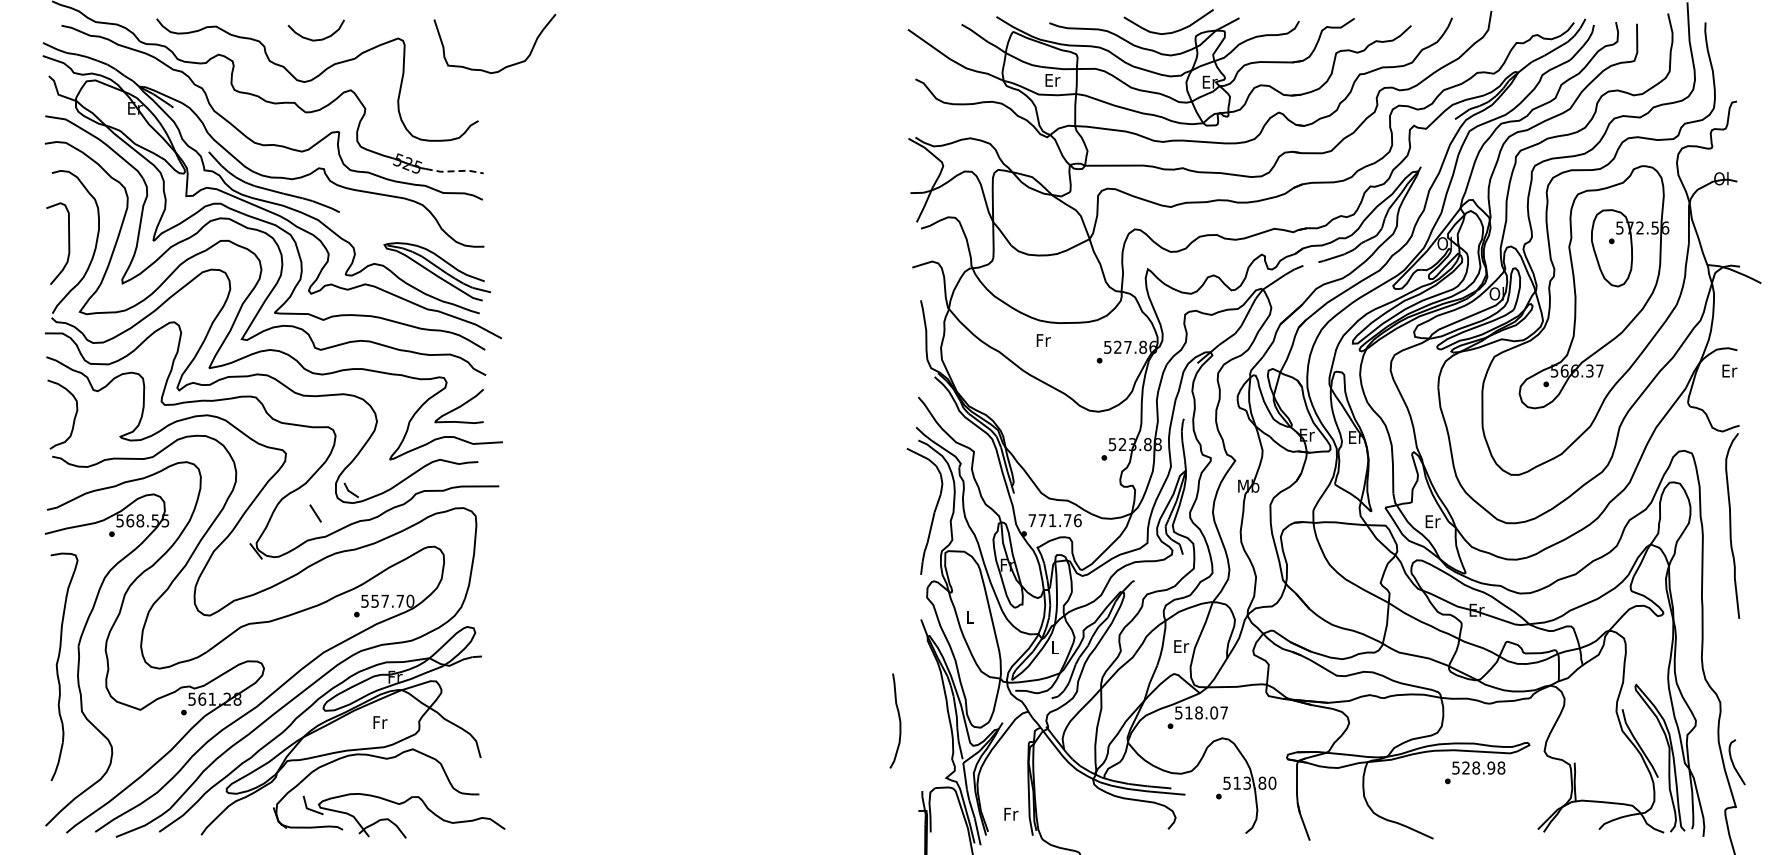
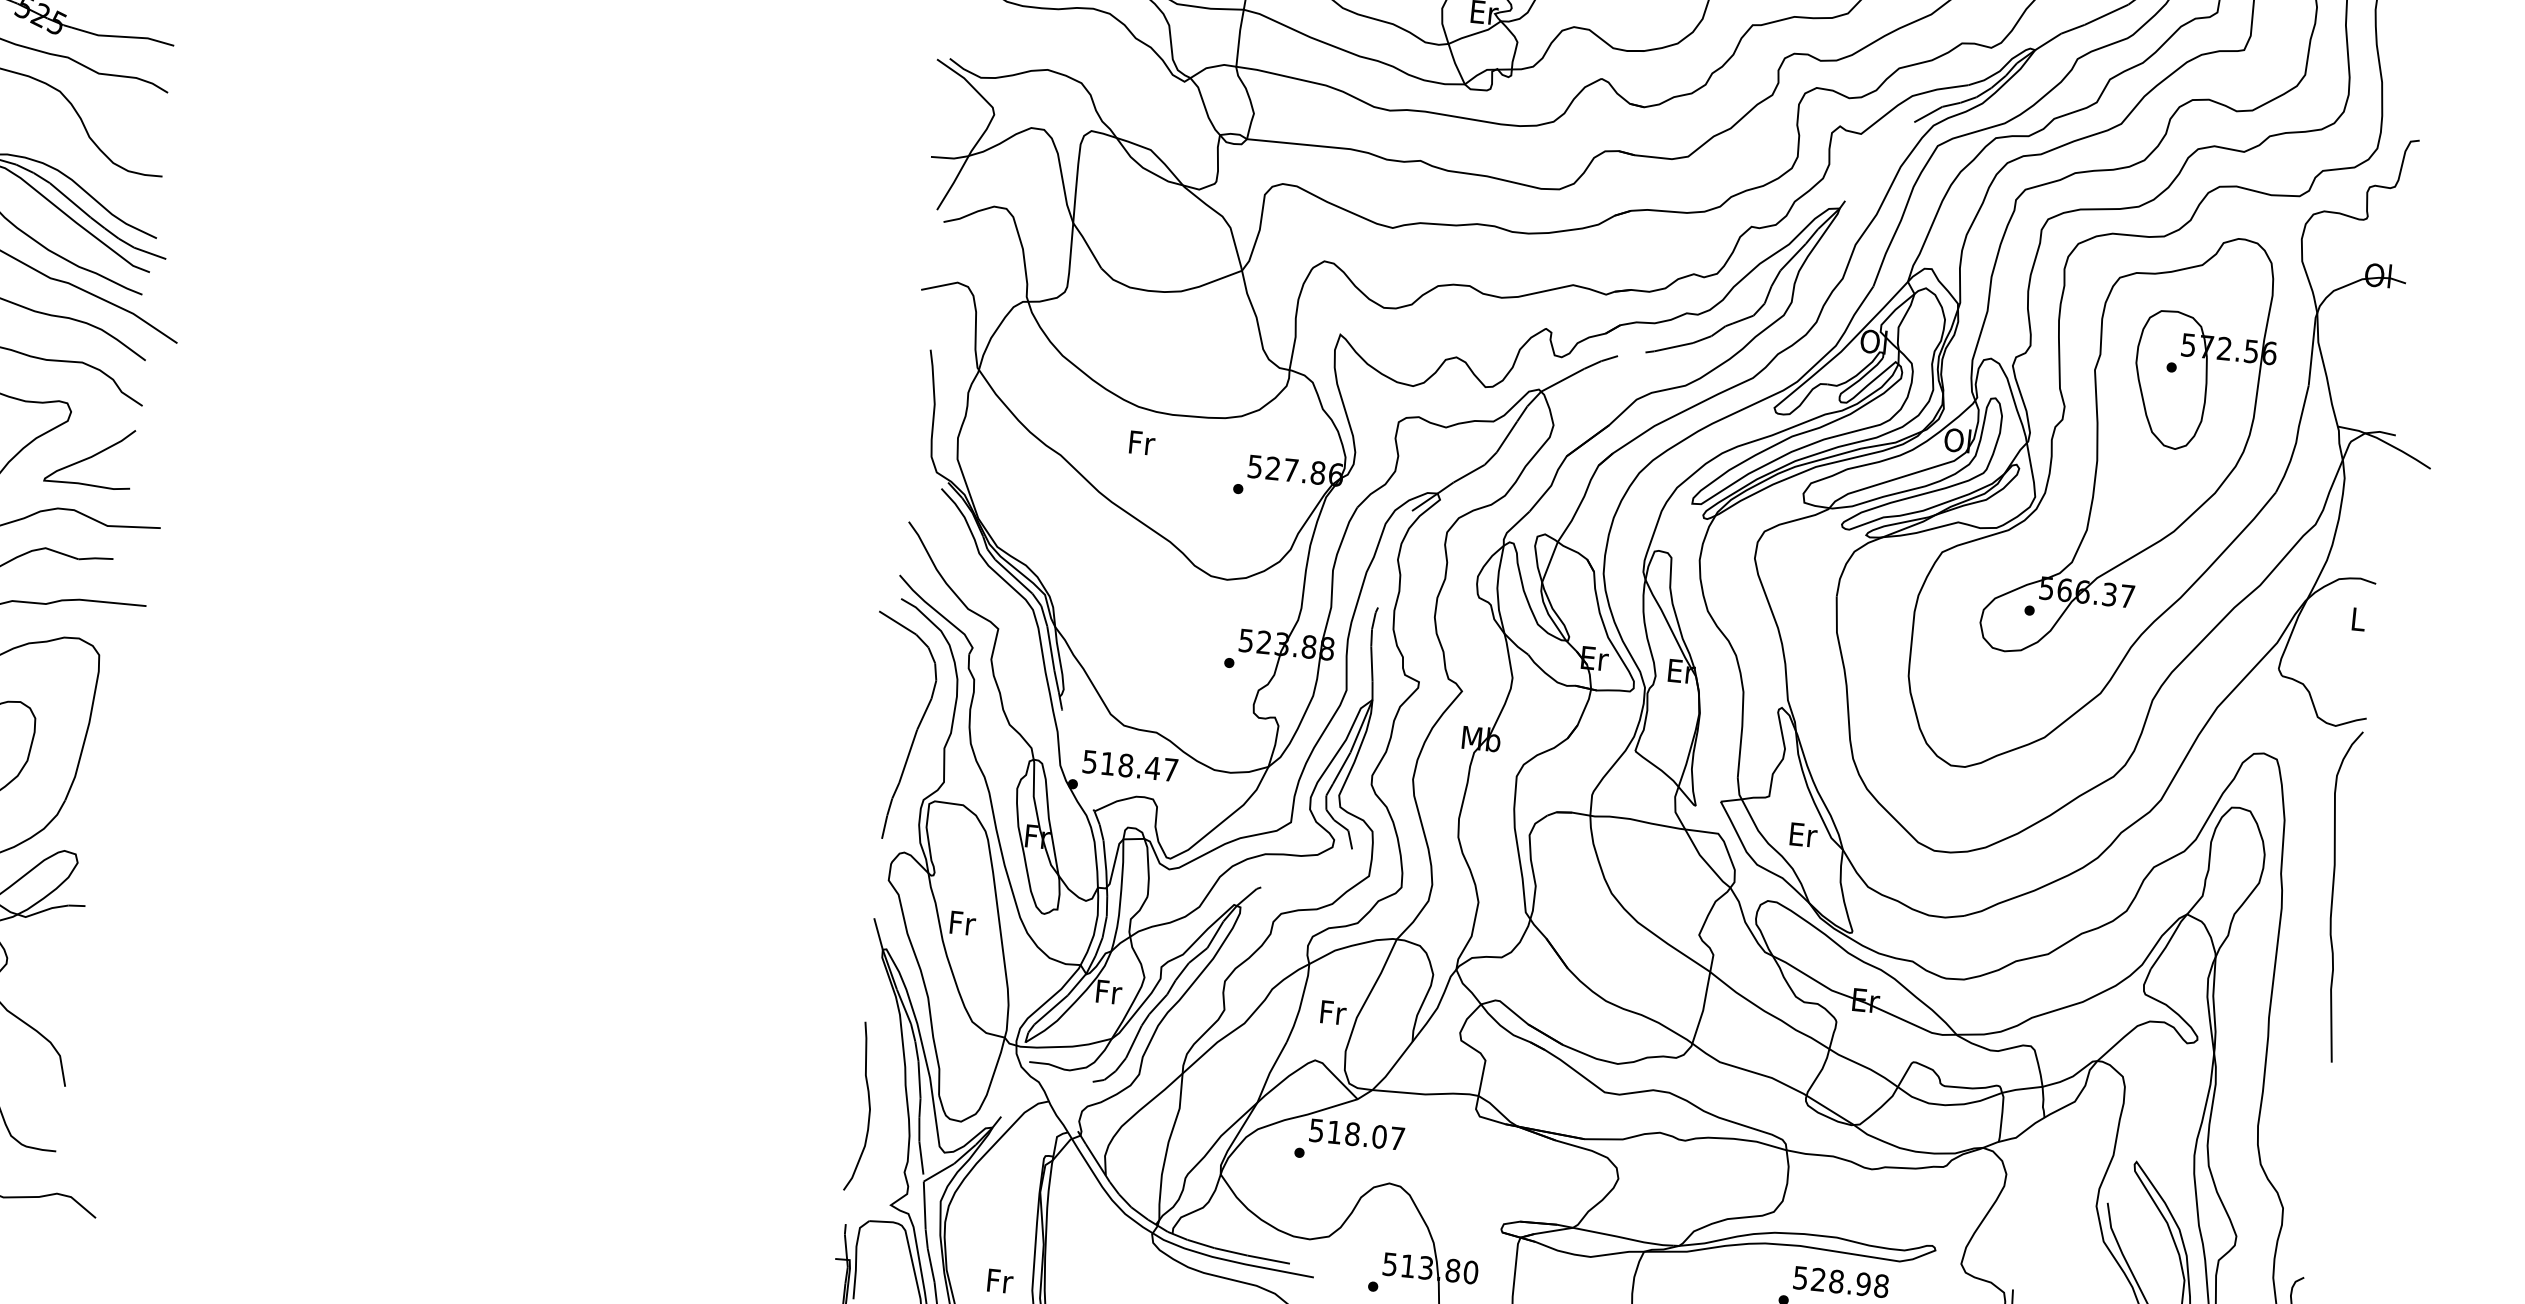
line: (454, 171) -> (122, 37), dashed -> solid
text: (1729, 370) -> (2358, 618), Er -> L
text: (1054, 520) -> (1129, 765), 771.76 -> 518.47
text: (970, 617) -> (962, 923), L -> Fr
text: (1181, 646) -> (1333, 1012), Er -> Fr
text: (1055, 647) -> (1108, 992), L -> Fr
curve: (898, 718) -> (867, 1102), moved

